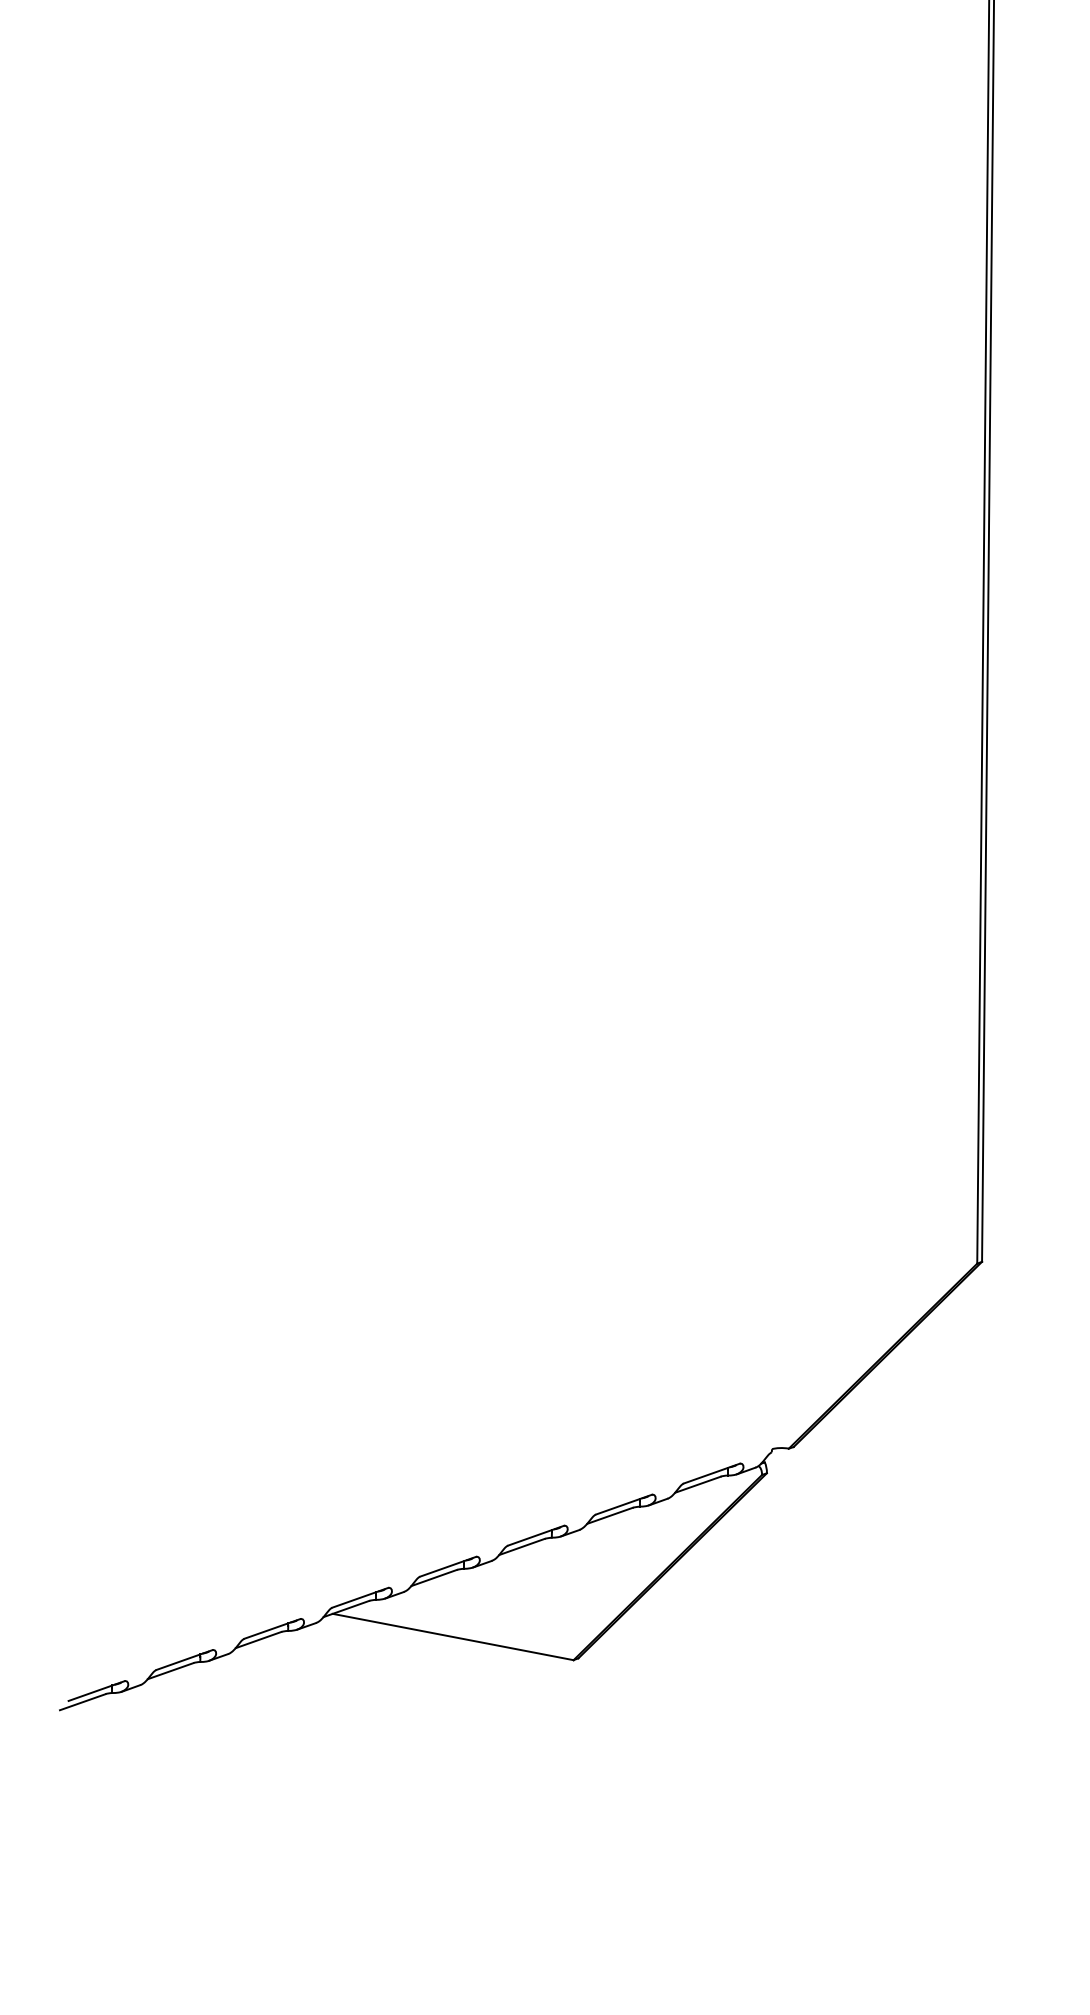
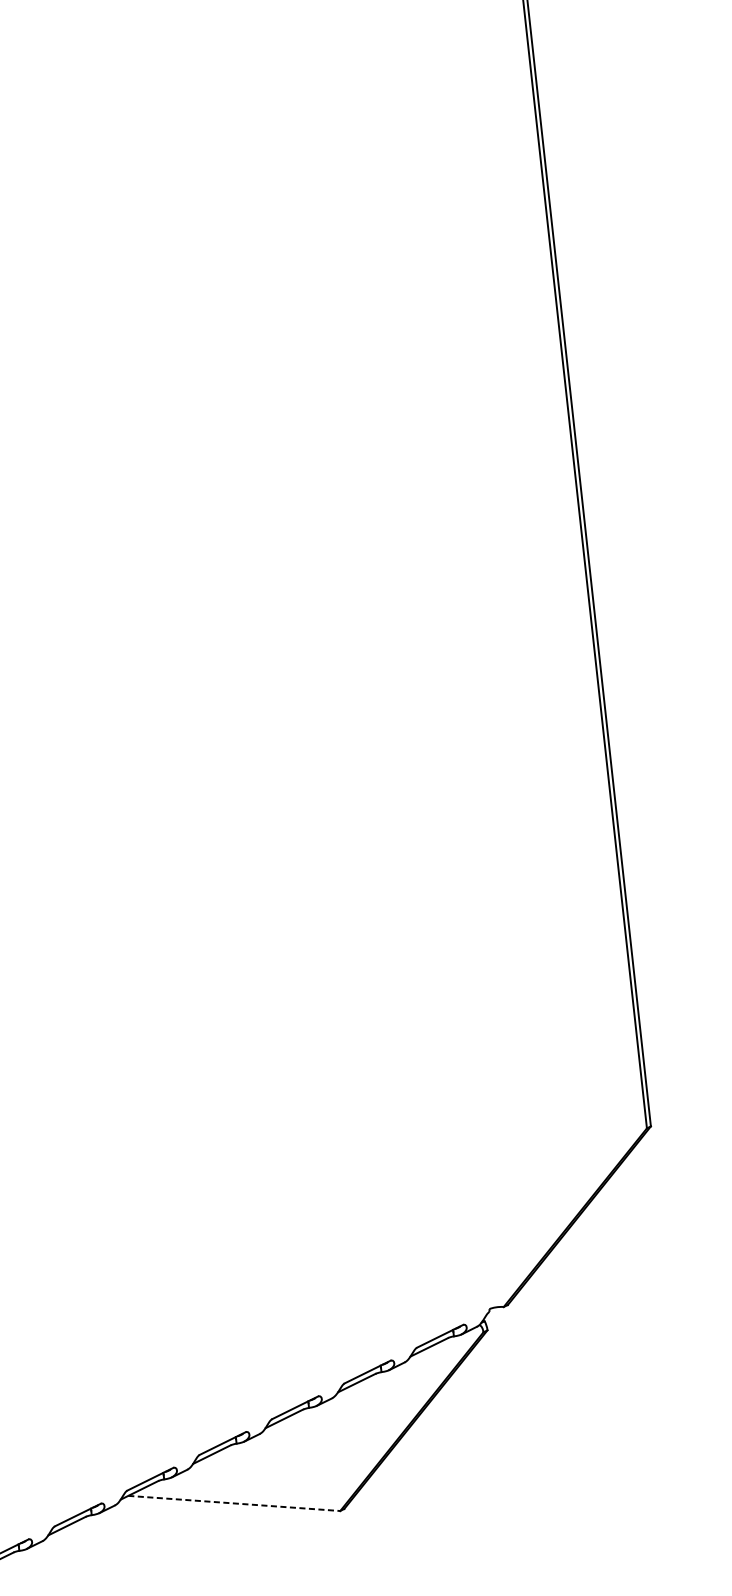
line: (453, 1637) -> (234, 1503), solid -> dashed

